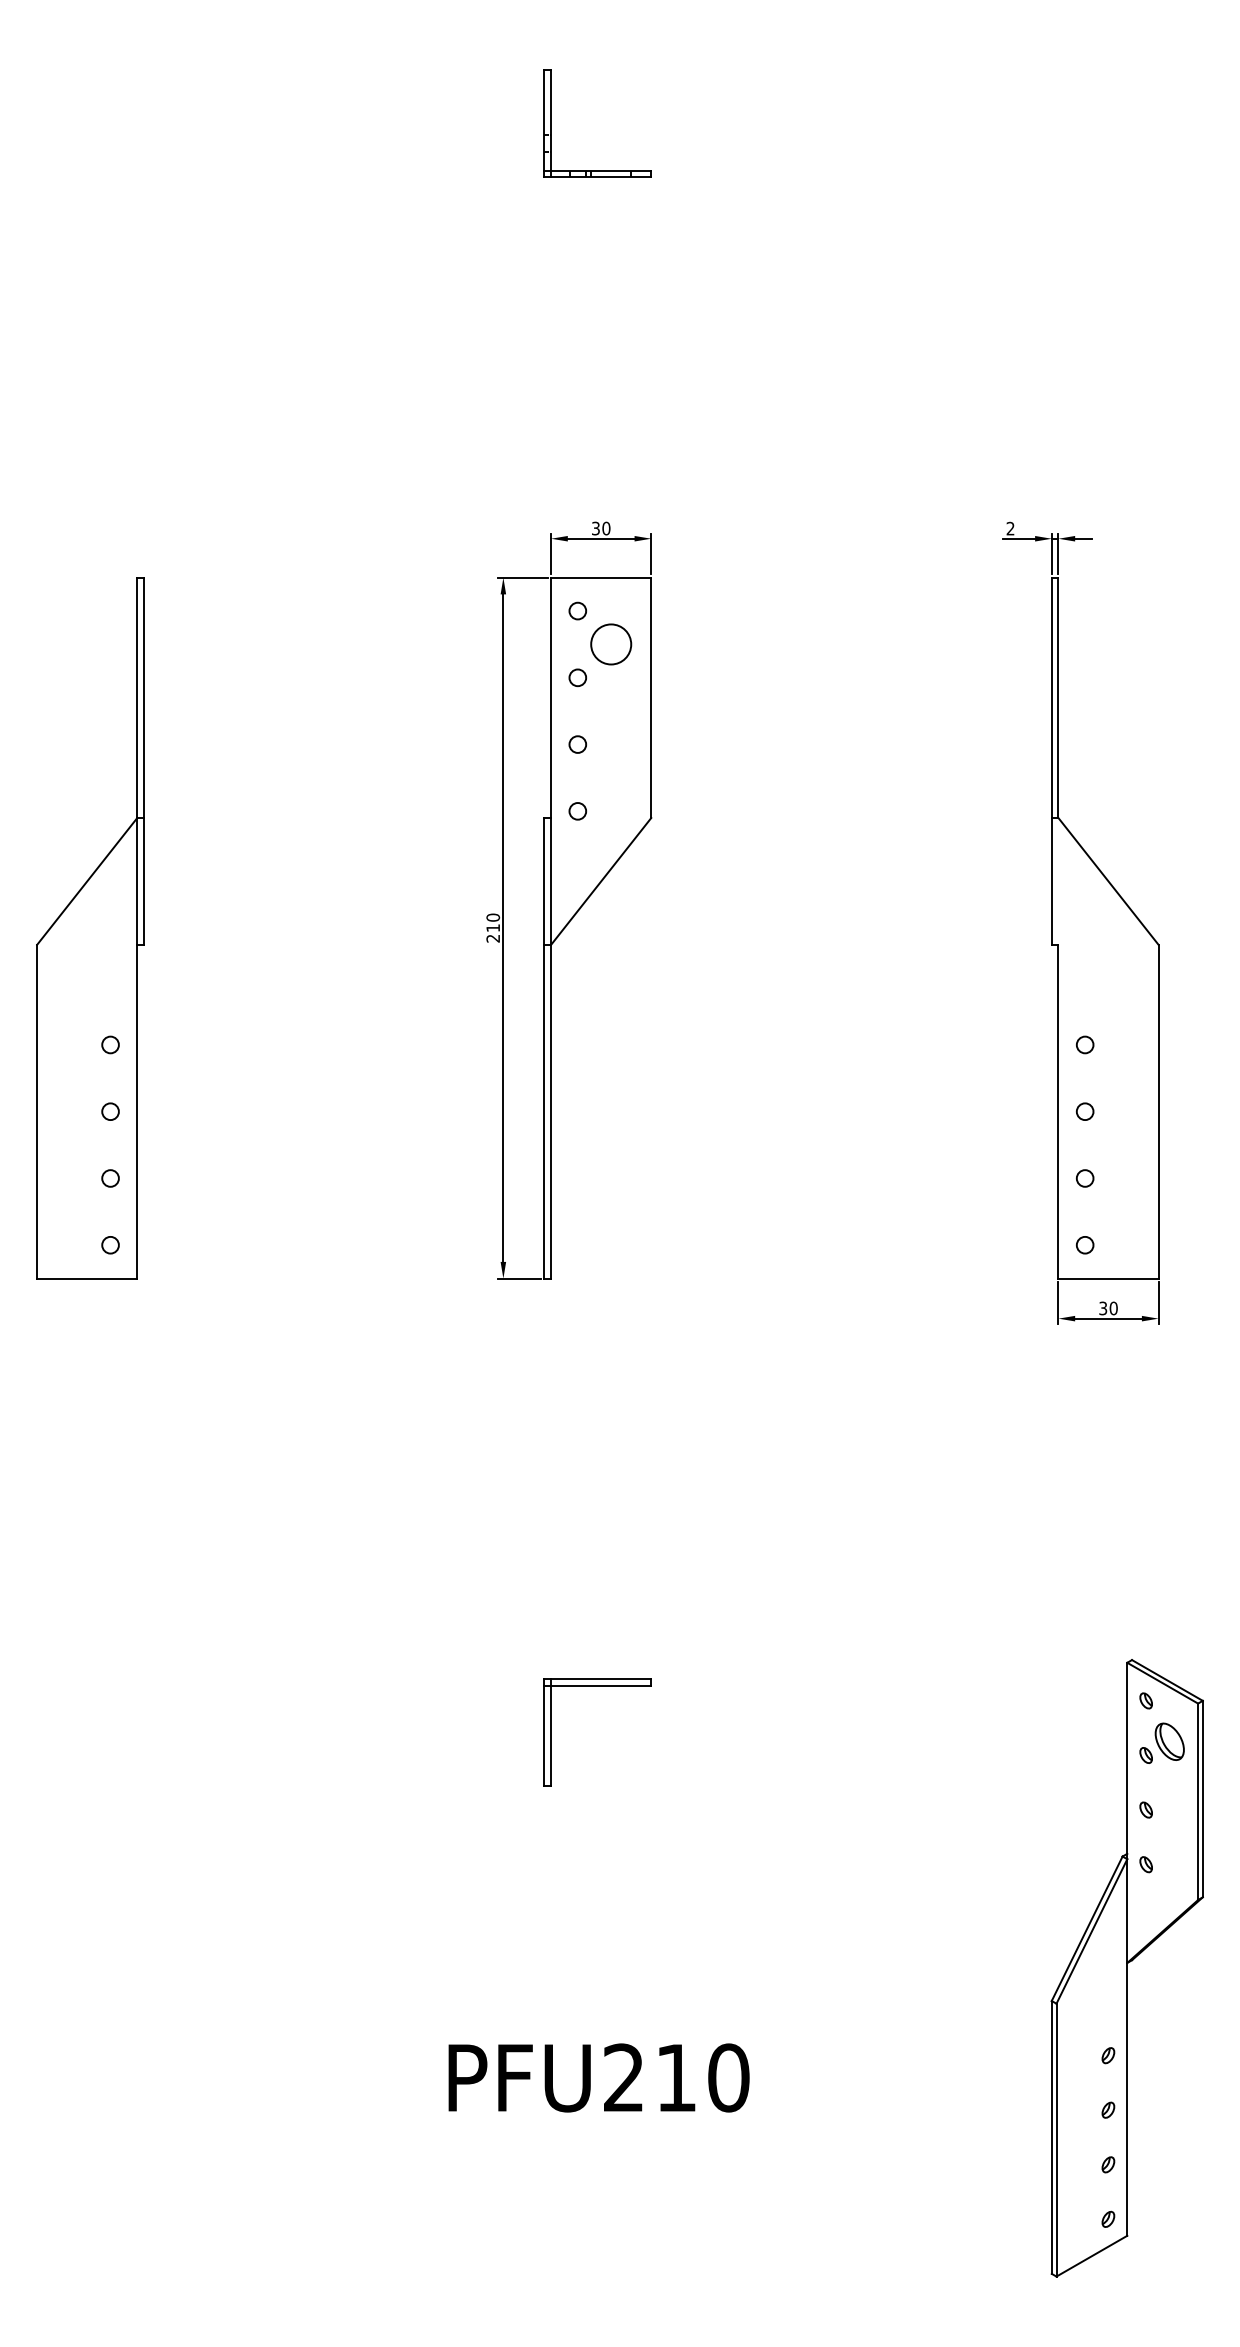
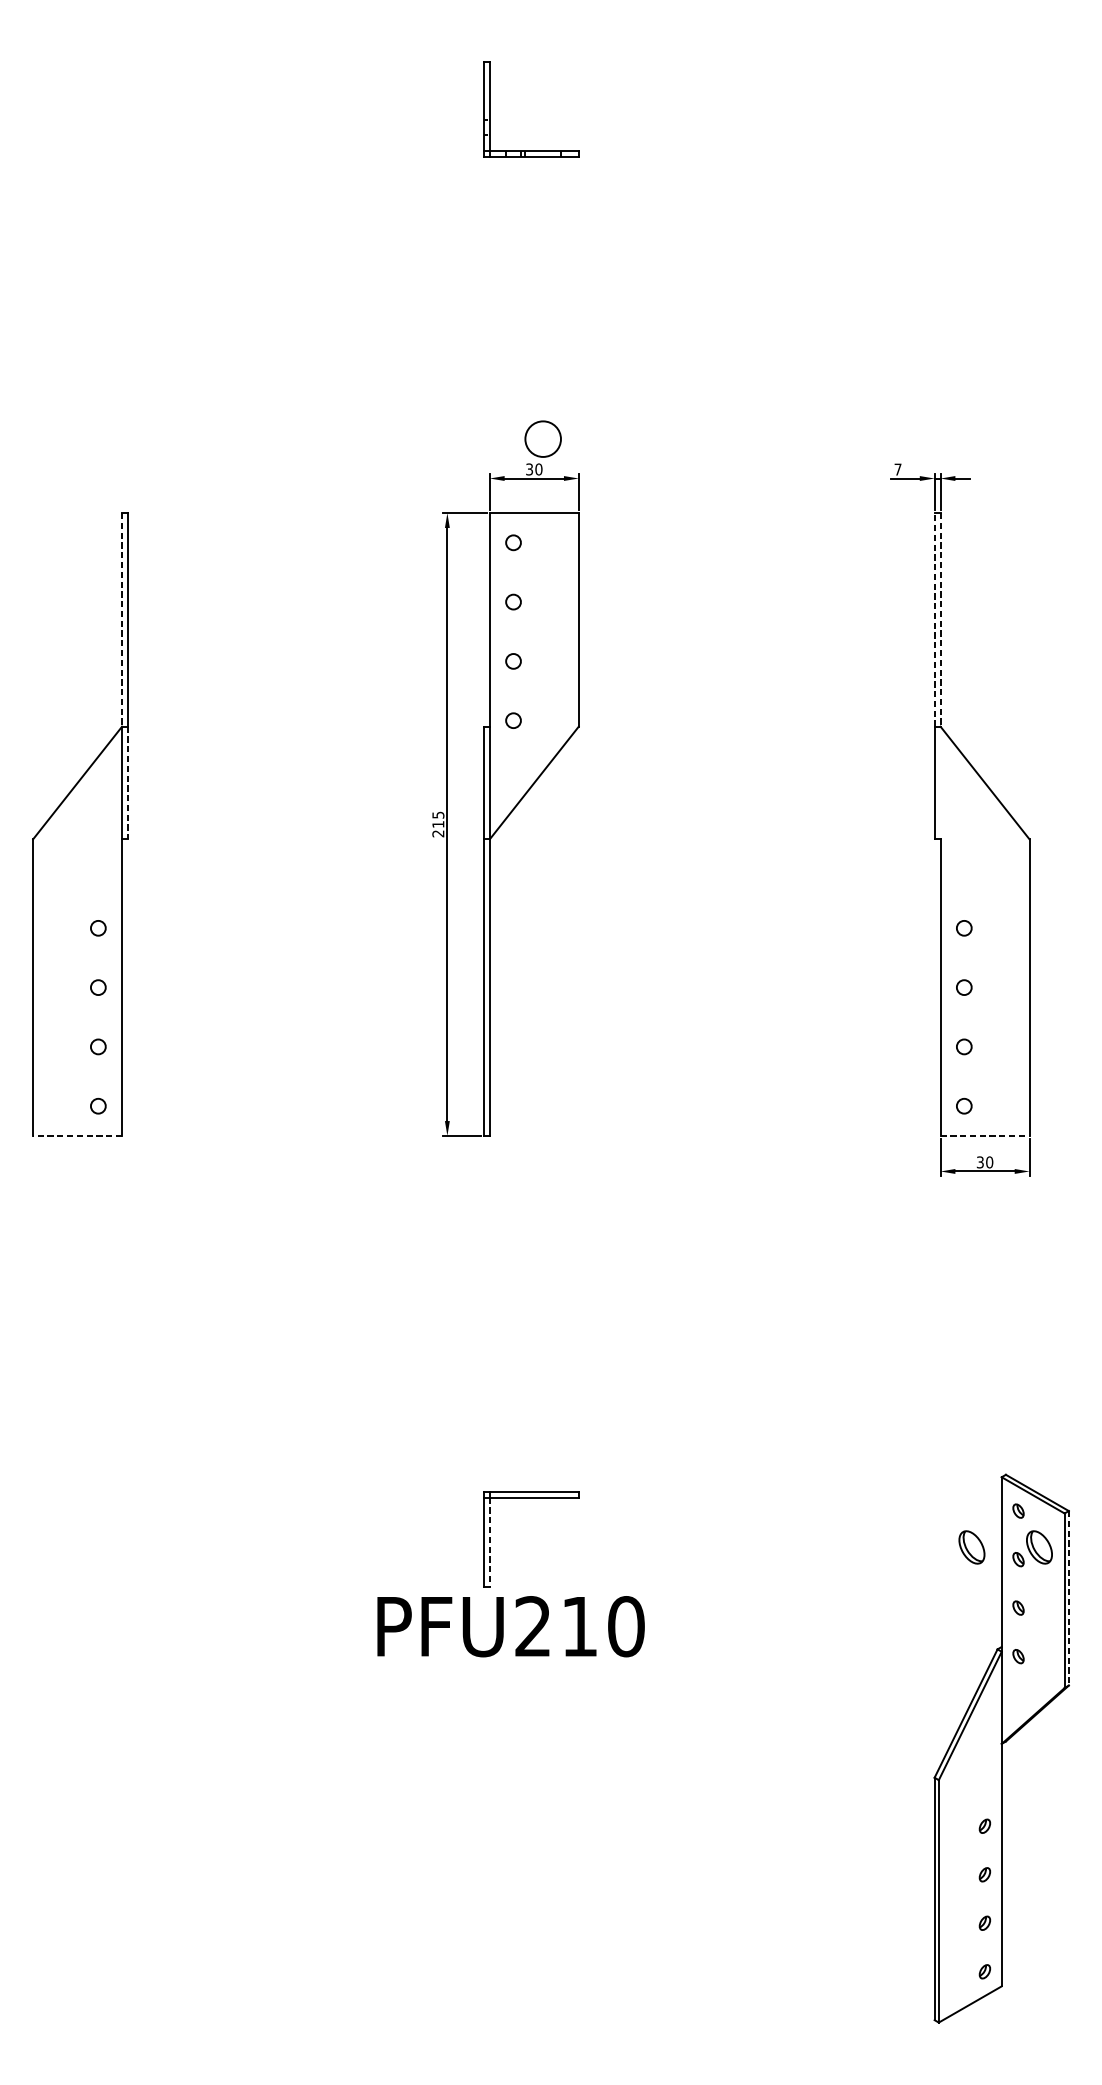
text: (1010, 528) -> (897, 469), 2 -> 7
circle: (611, 644) -> (543, 439), moved
line: (1051, 697) -> (934, 619), solid -> dashed
line: (137, 698) -> (122, 620), solid -> dashed
line: (1058, 698) -> (940, 620), solid -> dashed
line: (143, 881) -> (127, 783), solid -> dashed
text: (493, 917) -> (438, 815), 210 -> 215
line: (86, 1278) -> (76, 1135), solid -> dashed
line: (1109, 1278) -> (985, 1135), solid -> dashed
line: (551, 1736) -> (490, 1542), solid -> dashed
part: (1093, 1741) -> (971, 1547), added
line: (1202, 1799) -> (1068, 1598), solid -> dashed
text: (598, 2077) -> (510, 1626), moved

